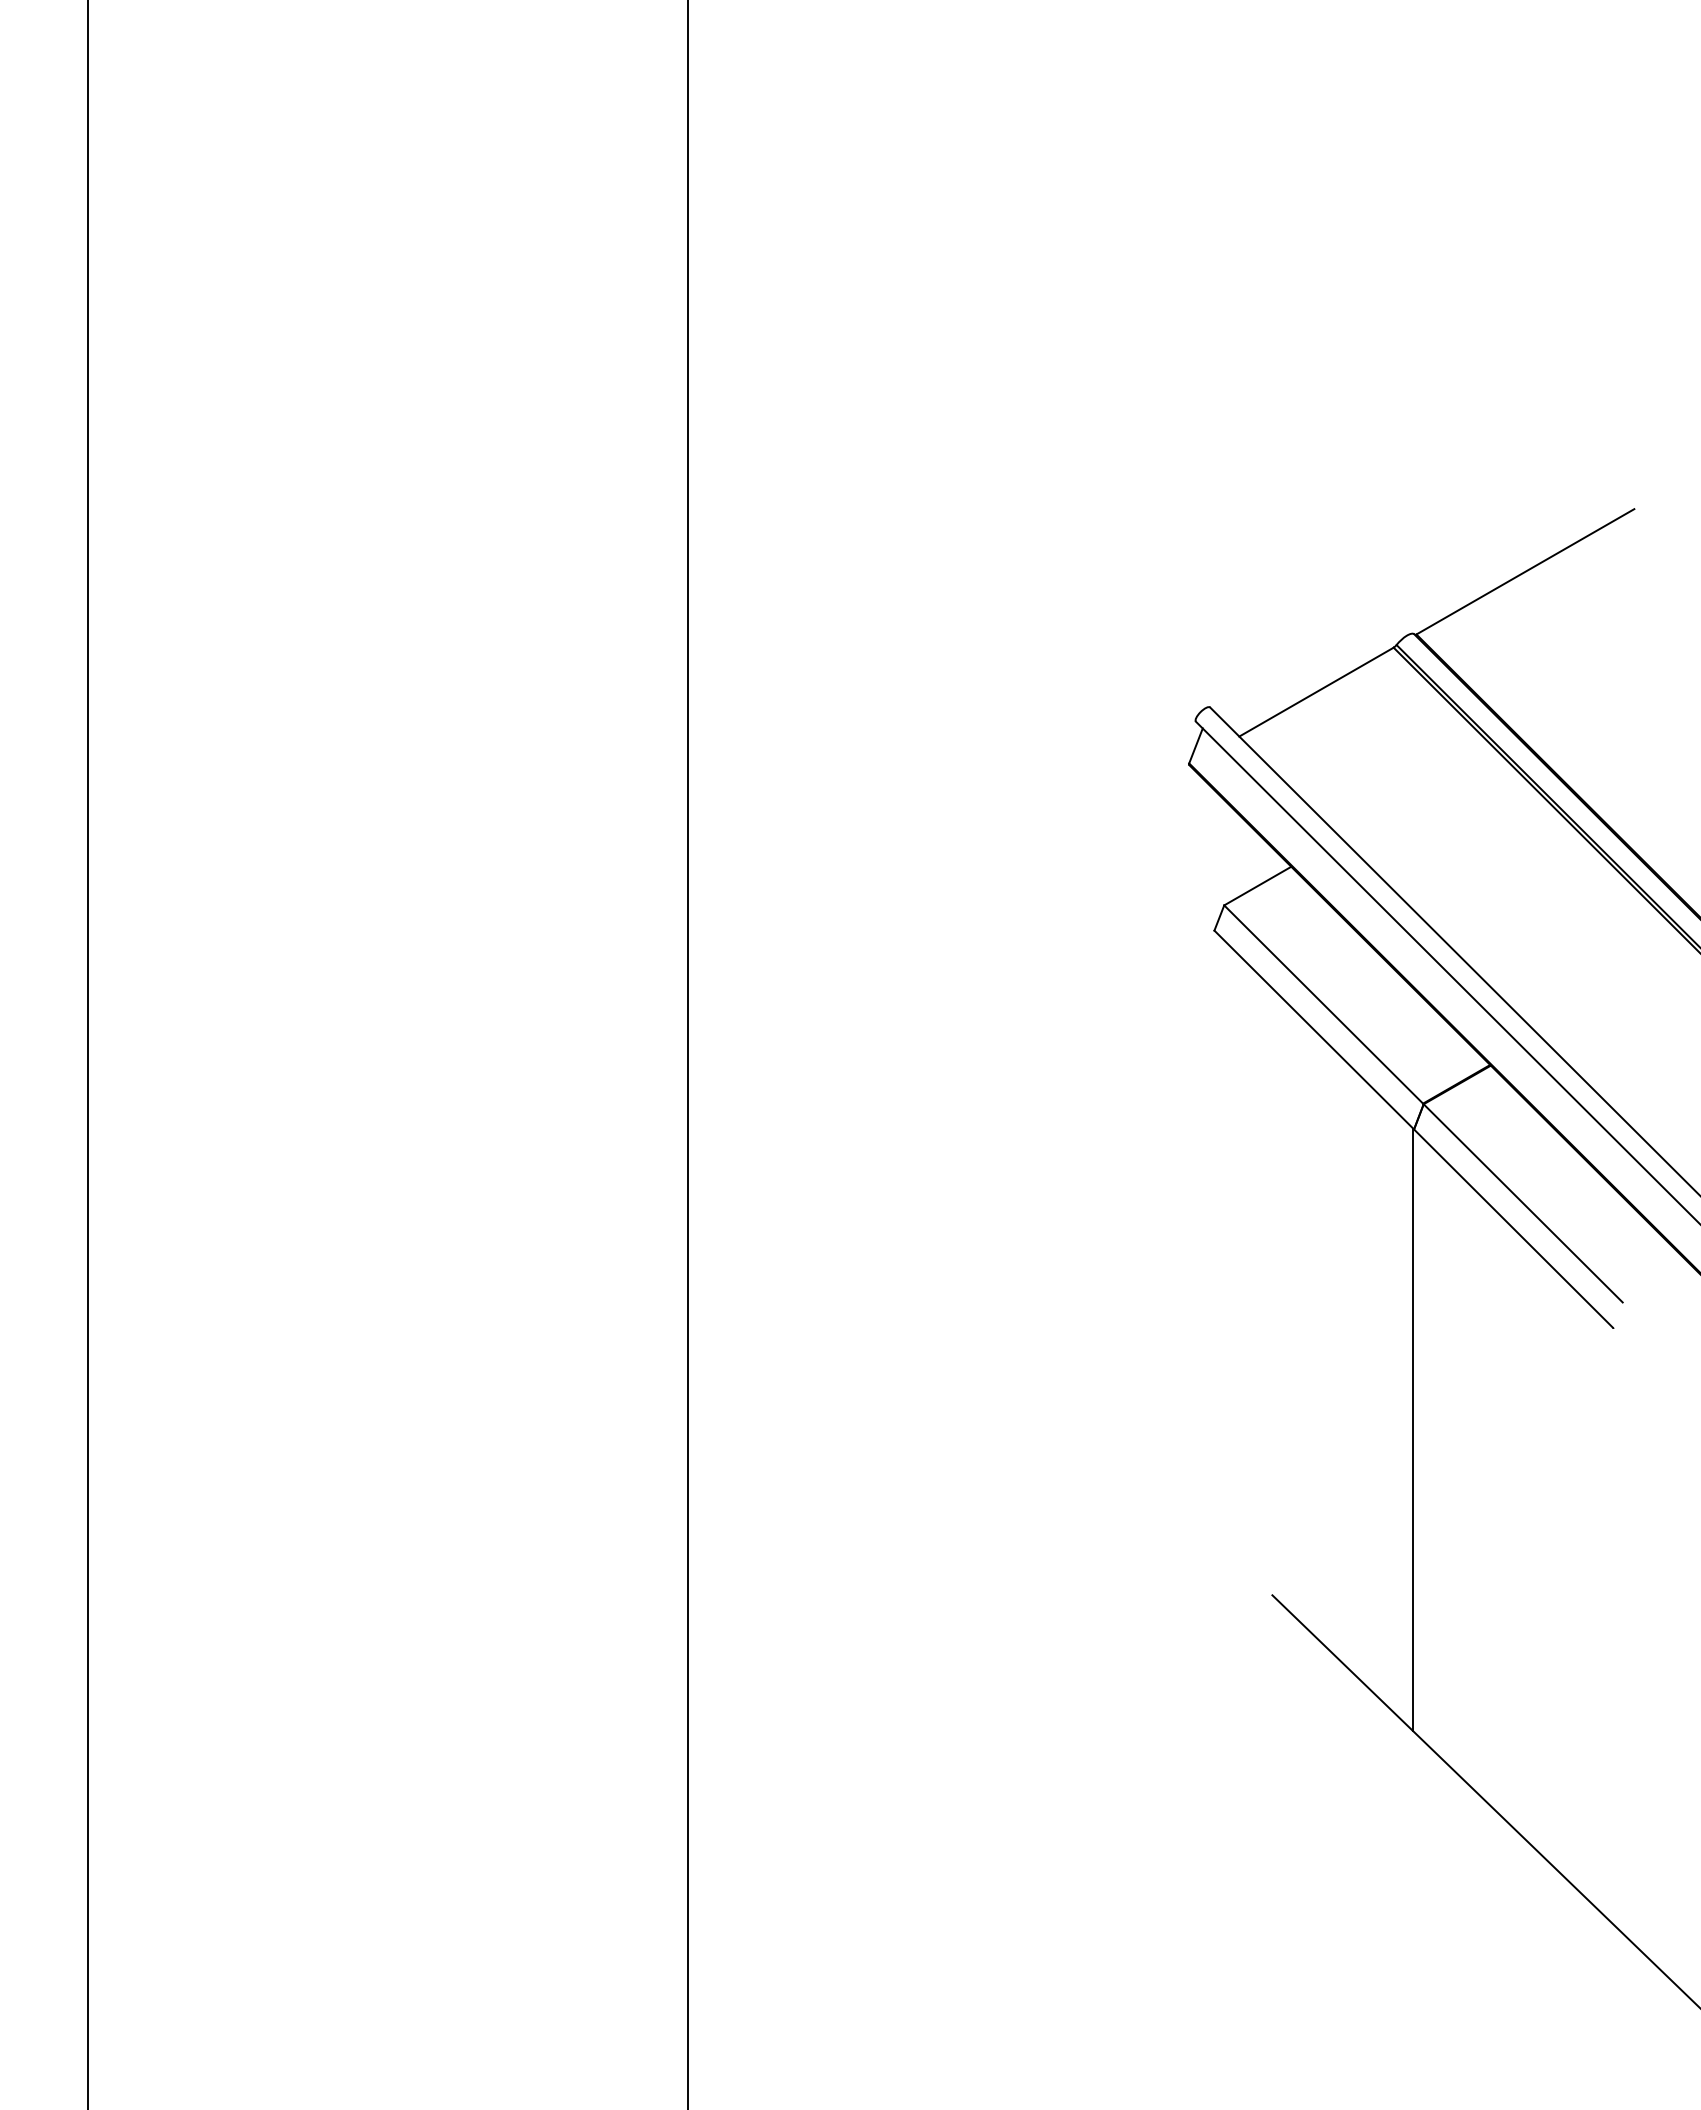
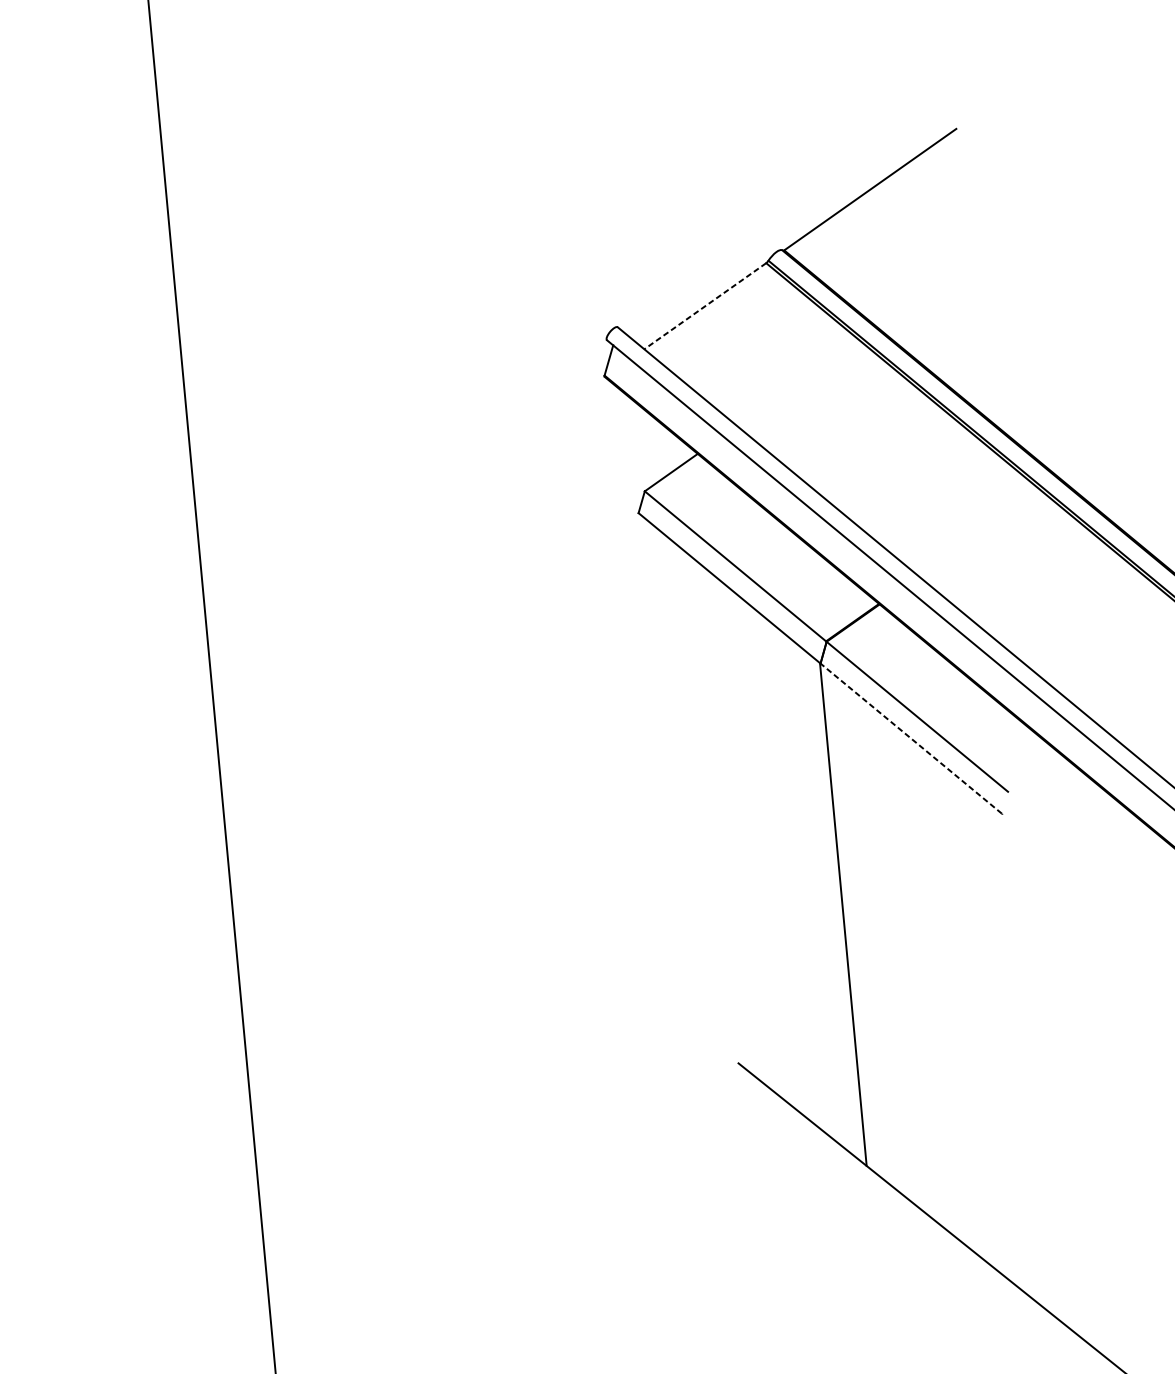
line: (1316, 692) -> (705, 306), solid -> dashed
line: (1513, 1228) -> (911, 738), solid -> dashed

